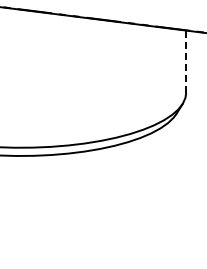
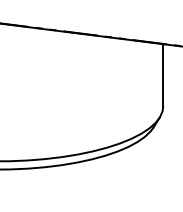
line: (186, 61) -> (163, 75), dashed -> solid

